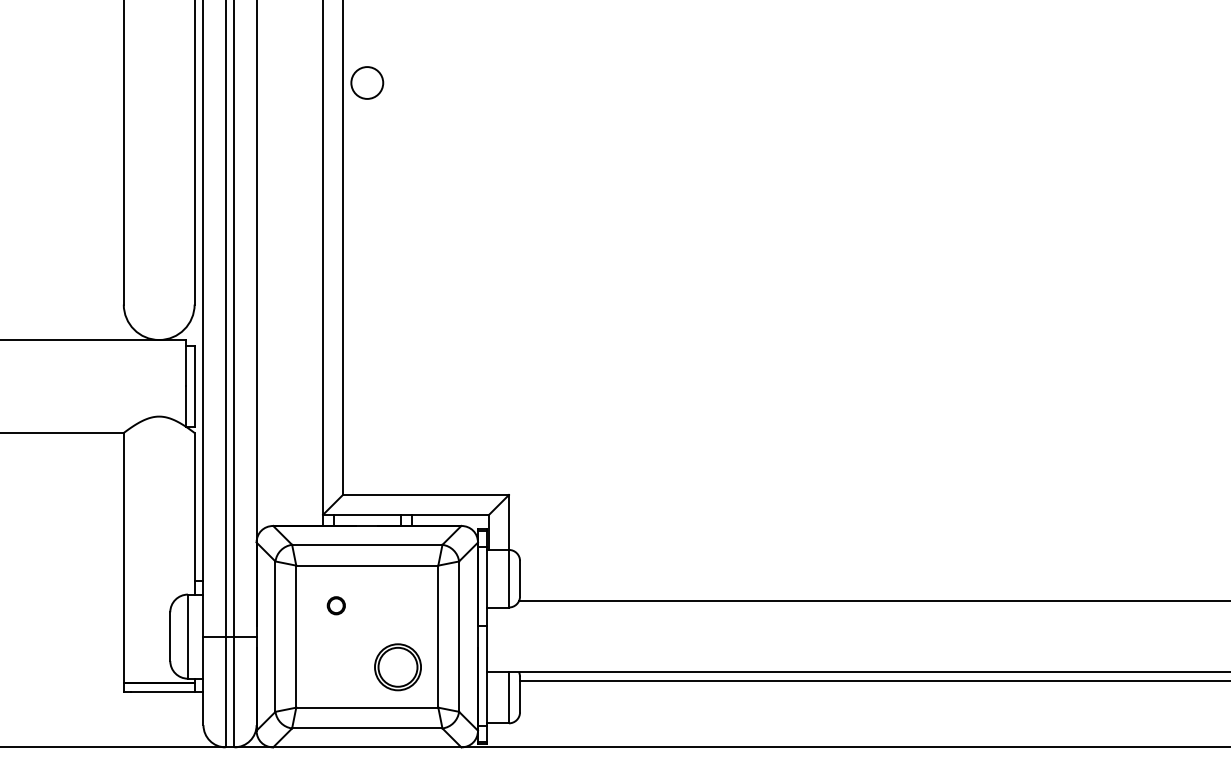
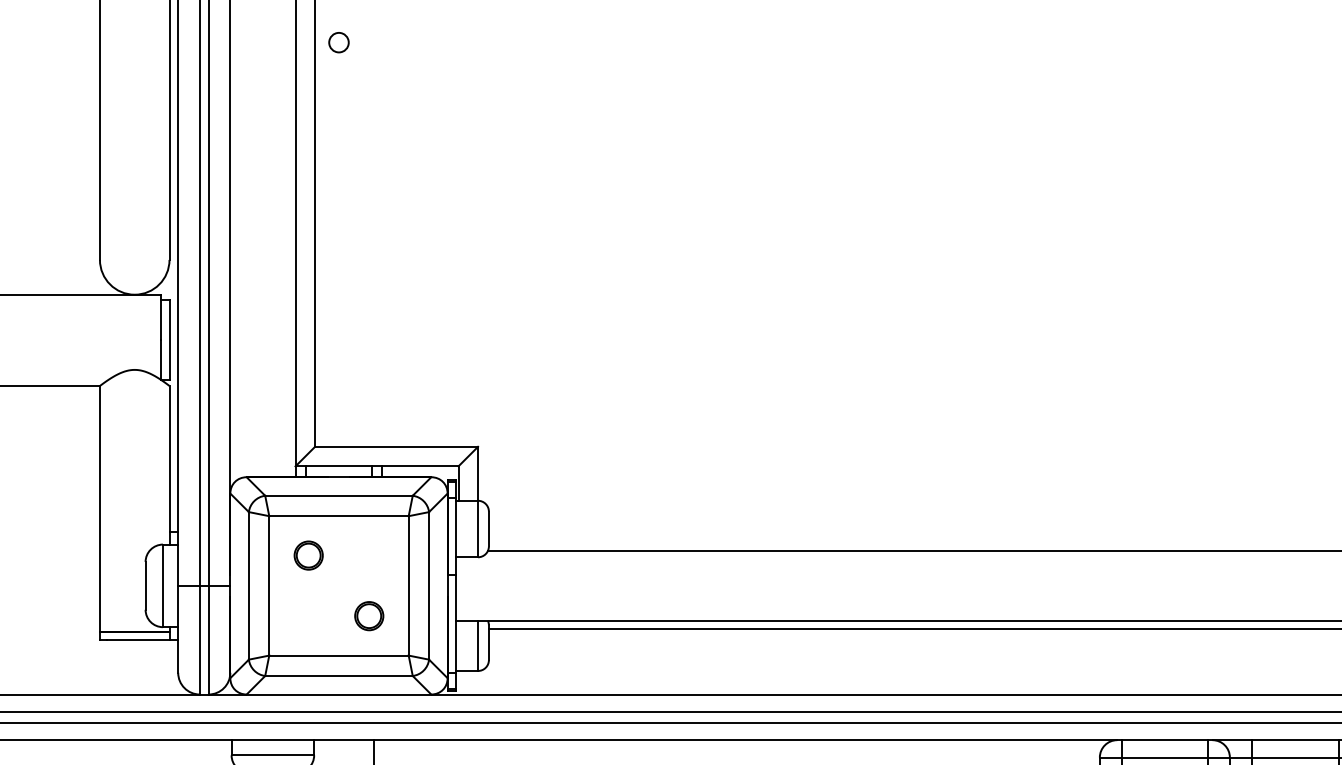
circle: (366, 83) -> (338, 42), size x0.62
part: (336, 605) -> (308, 555), size x1.67
part: (398, 667) -> (369, 616), size x0.62

